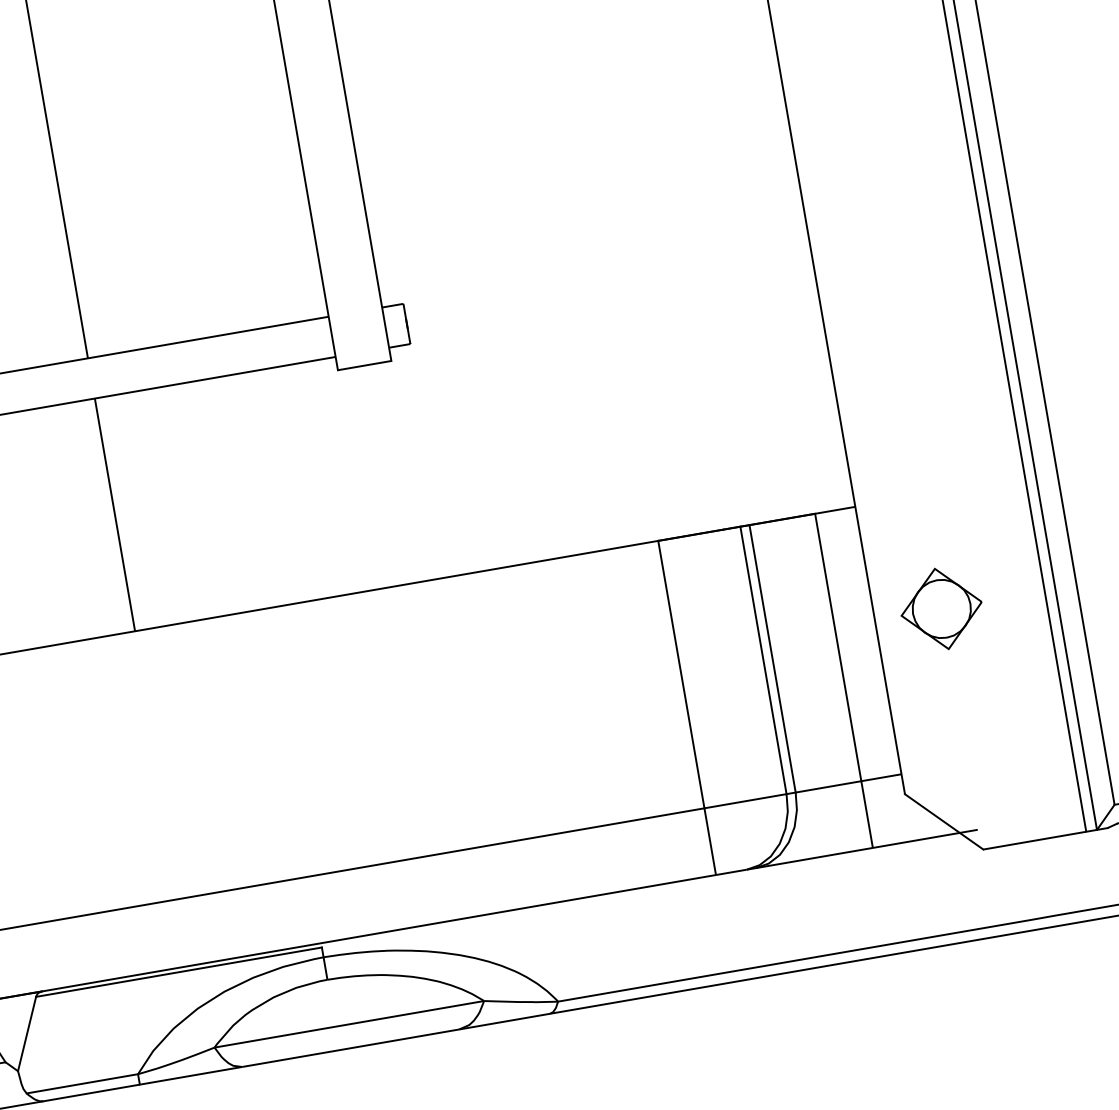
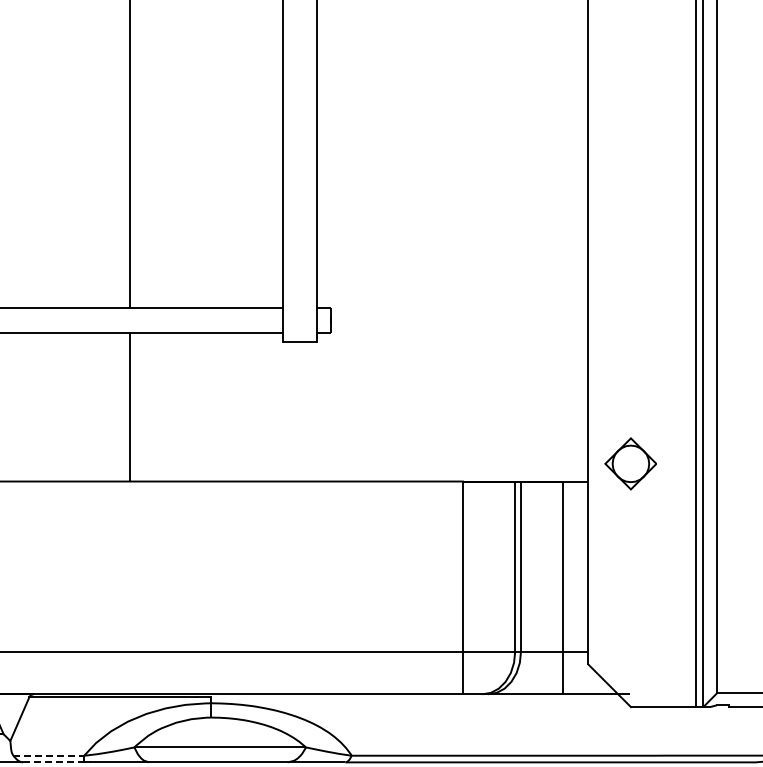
part: (940, 608) -> (630, 463), moved
line: (83, 1083) -> (49, 755), solid -> dashed
line: (90, 1093) -> (52, 762), solid -> dashed

